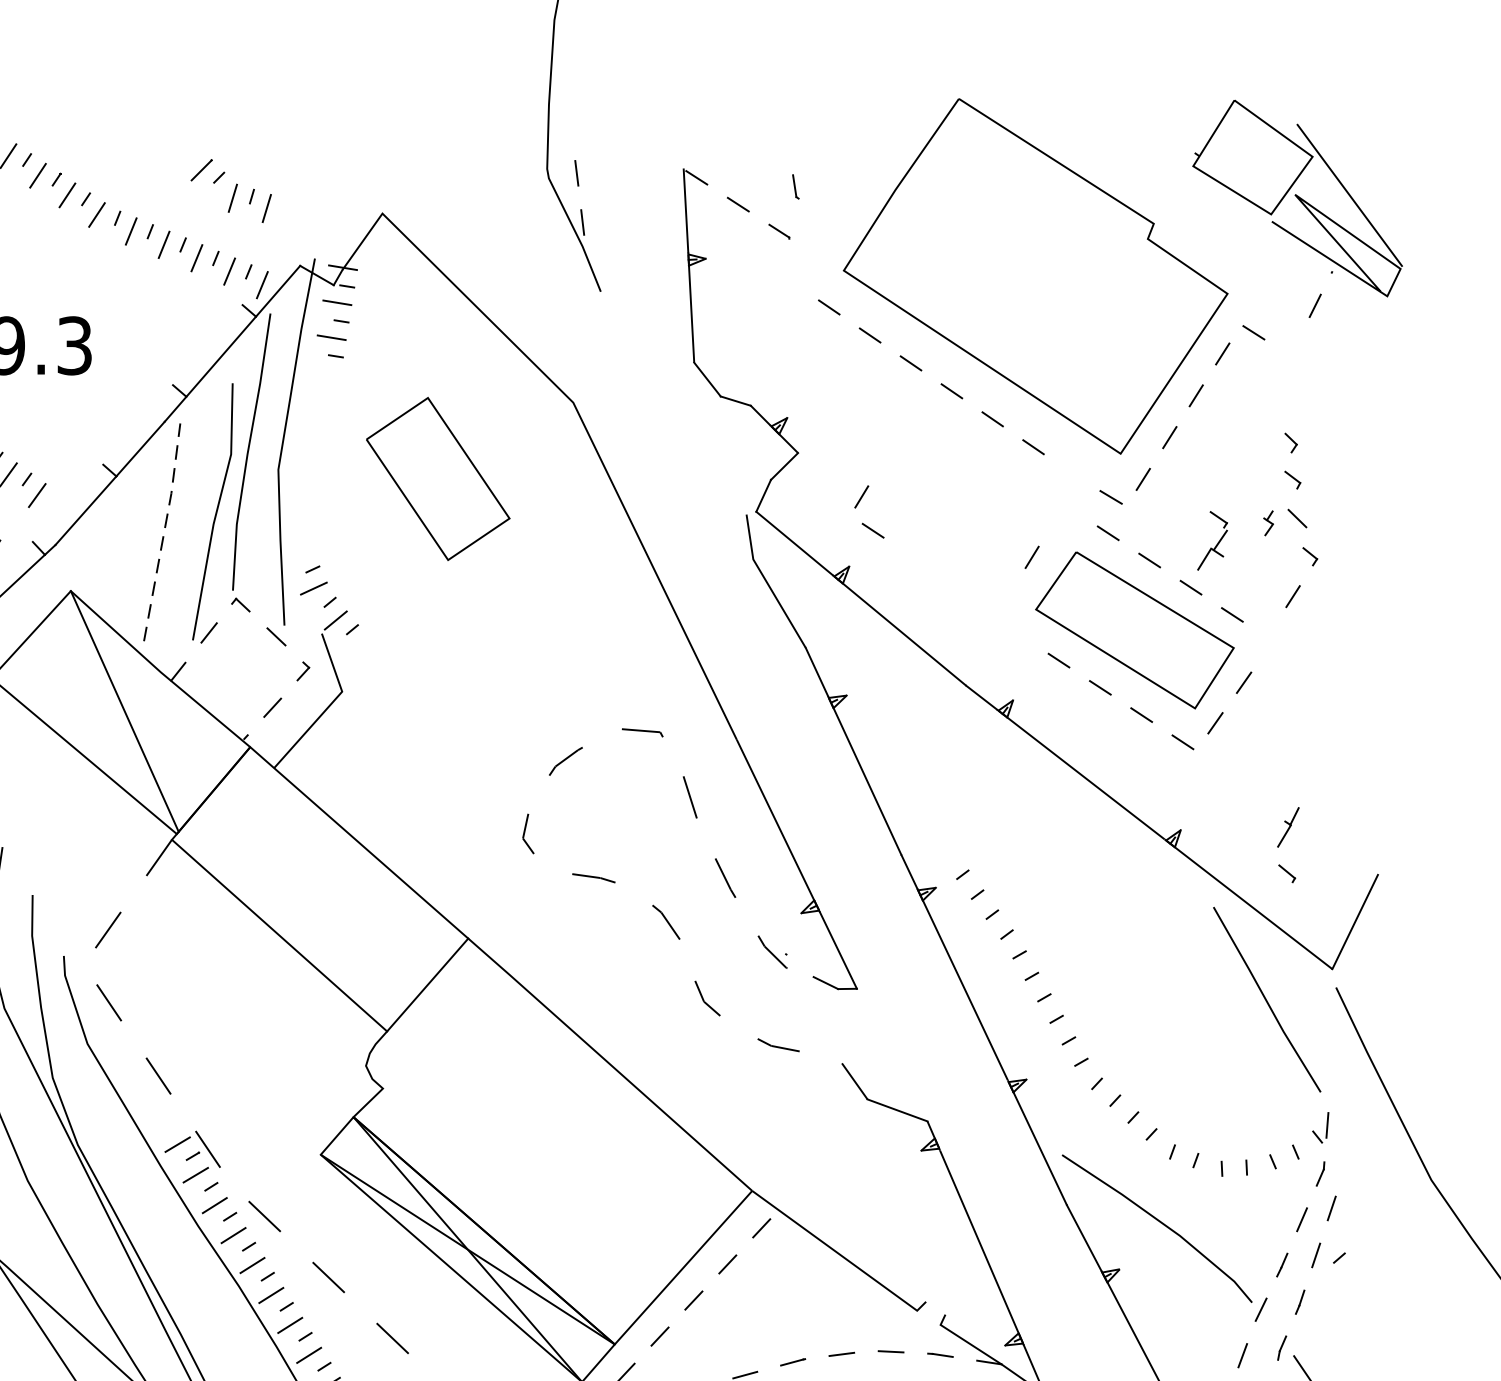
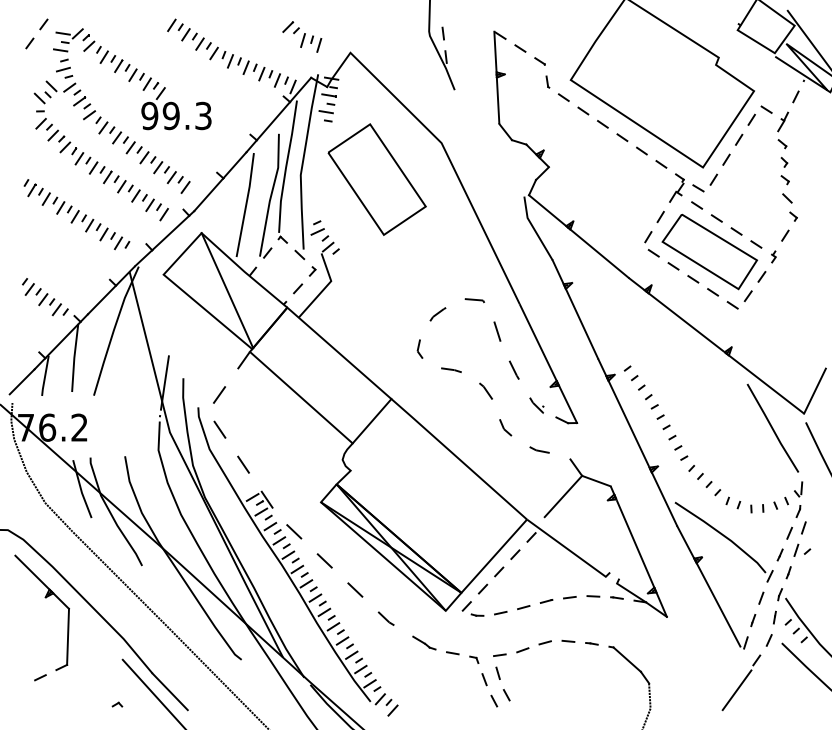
part: (795, 185) -> (547, 81), moved
part: (231, 189) -> (302, 36), moved
part: (436, 478) -> (376, 179), size x1.43
part: (868, 512) -> (651, 244), moved
part: (1268, 522) -> (773, 256), moved
line: (164, 531) -> (246, 204), dashed -> solid
part: (1211, 539) -> (676, 187), moved
part: (1289, 845) -> (783, 130), moved
line: (828, 1142) -> (563, 496), added

